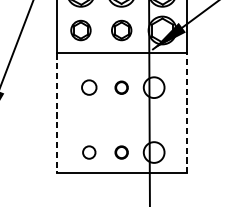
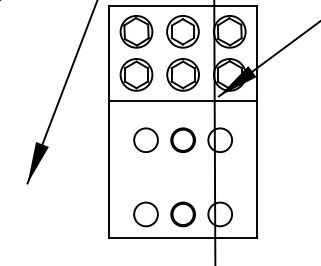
part: (80, 30) -> (136, 74), size x1.43
part: (121, 30) -> (182, 74), size x1.43
circle: (88, 87) -> (145, 139), size x1.43
part: (121, 87) -> (182, 140), size x1.67
line: (56, 113) -> (108, 169), dashed -> solid
line: (186, 113) -> (257, 169), dashed -> solid
circle: (88, 152) -> (145, 214), size x1.67
part: (121, 152) -> (182, 214), size x1.67

